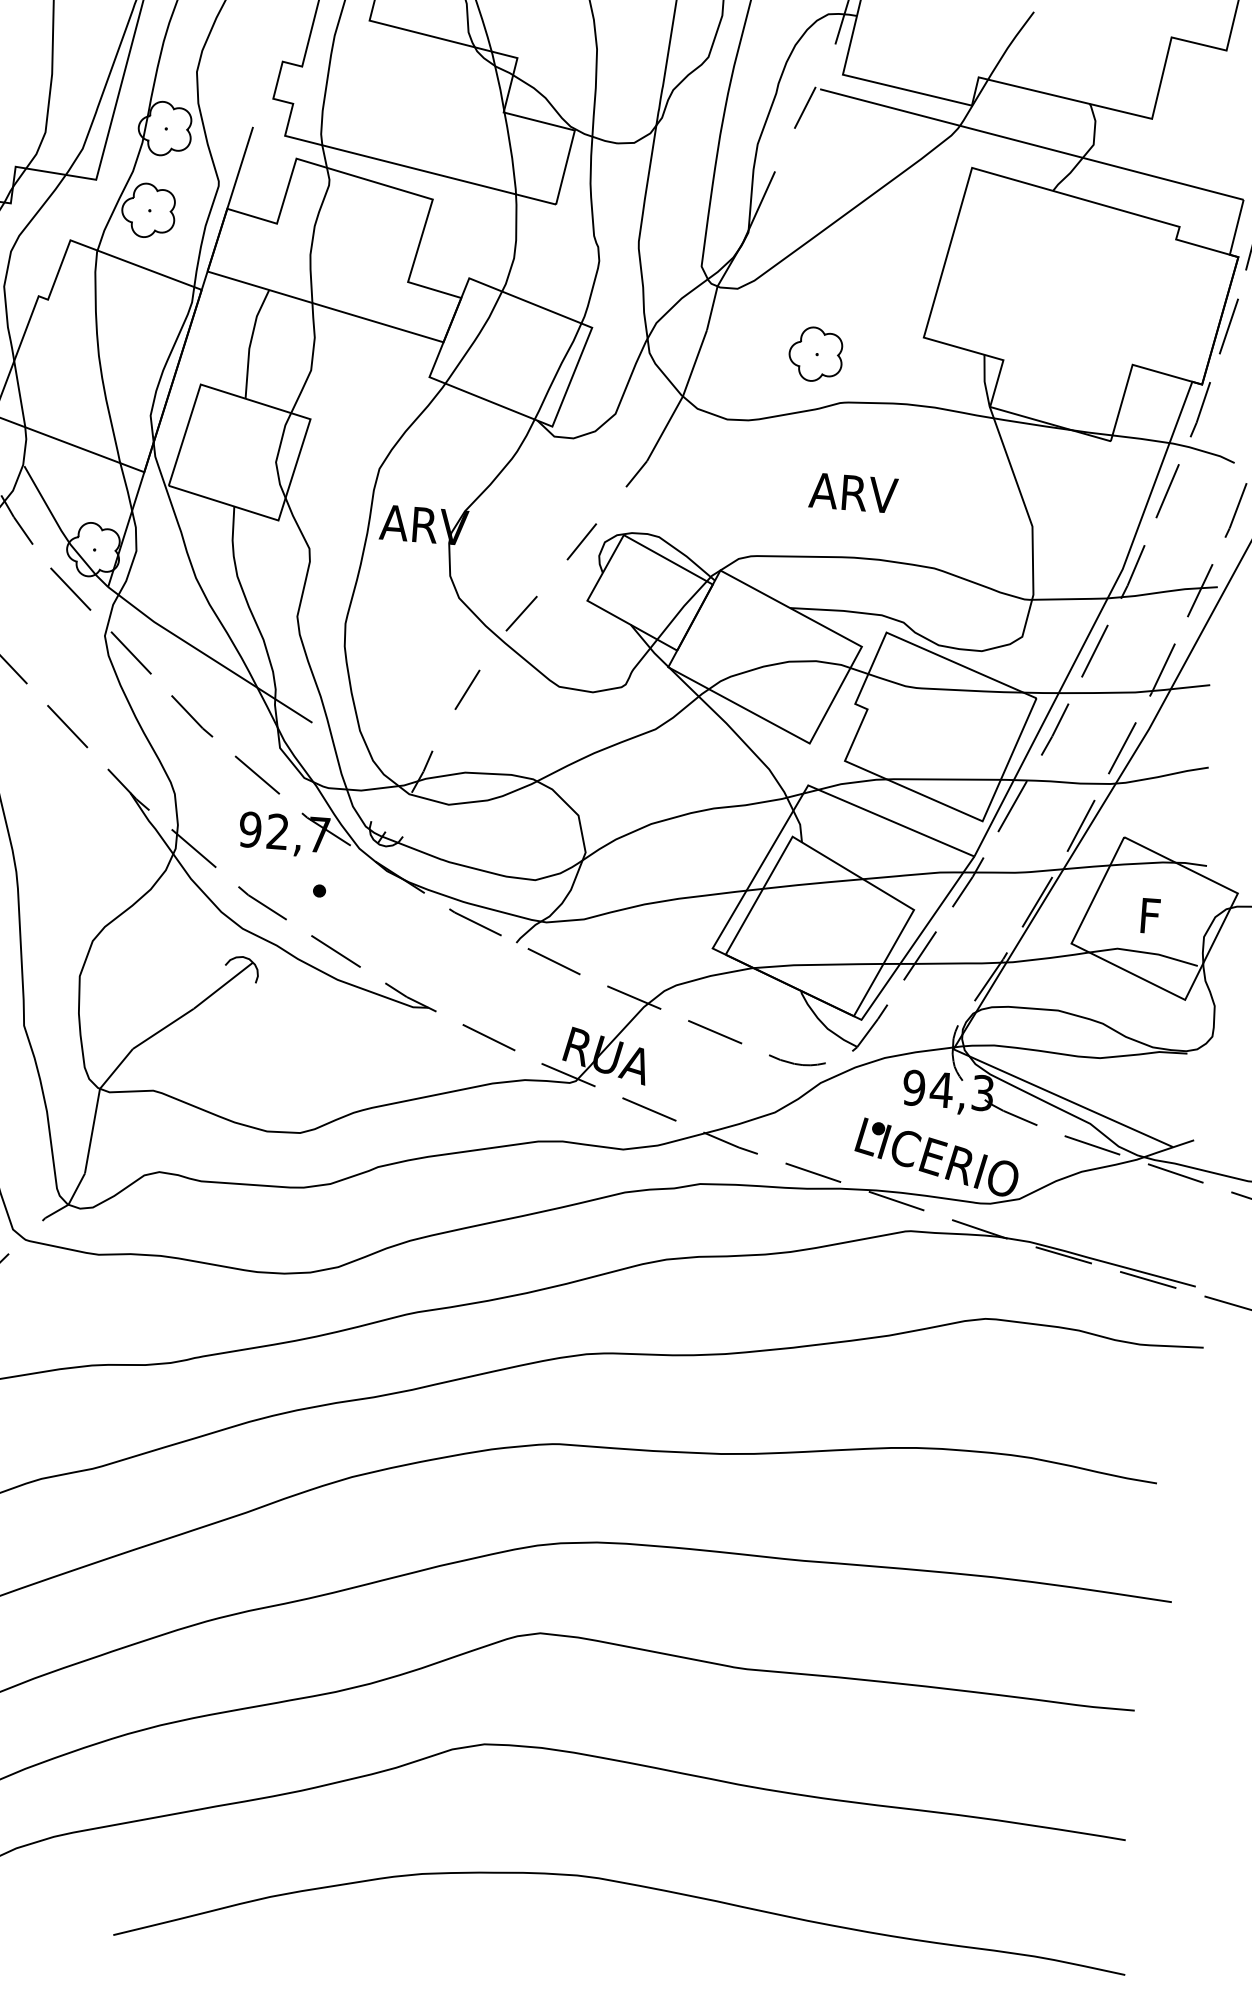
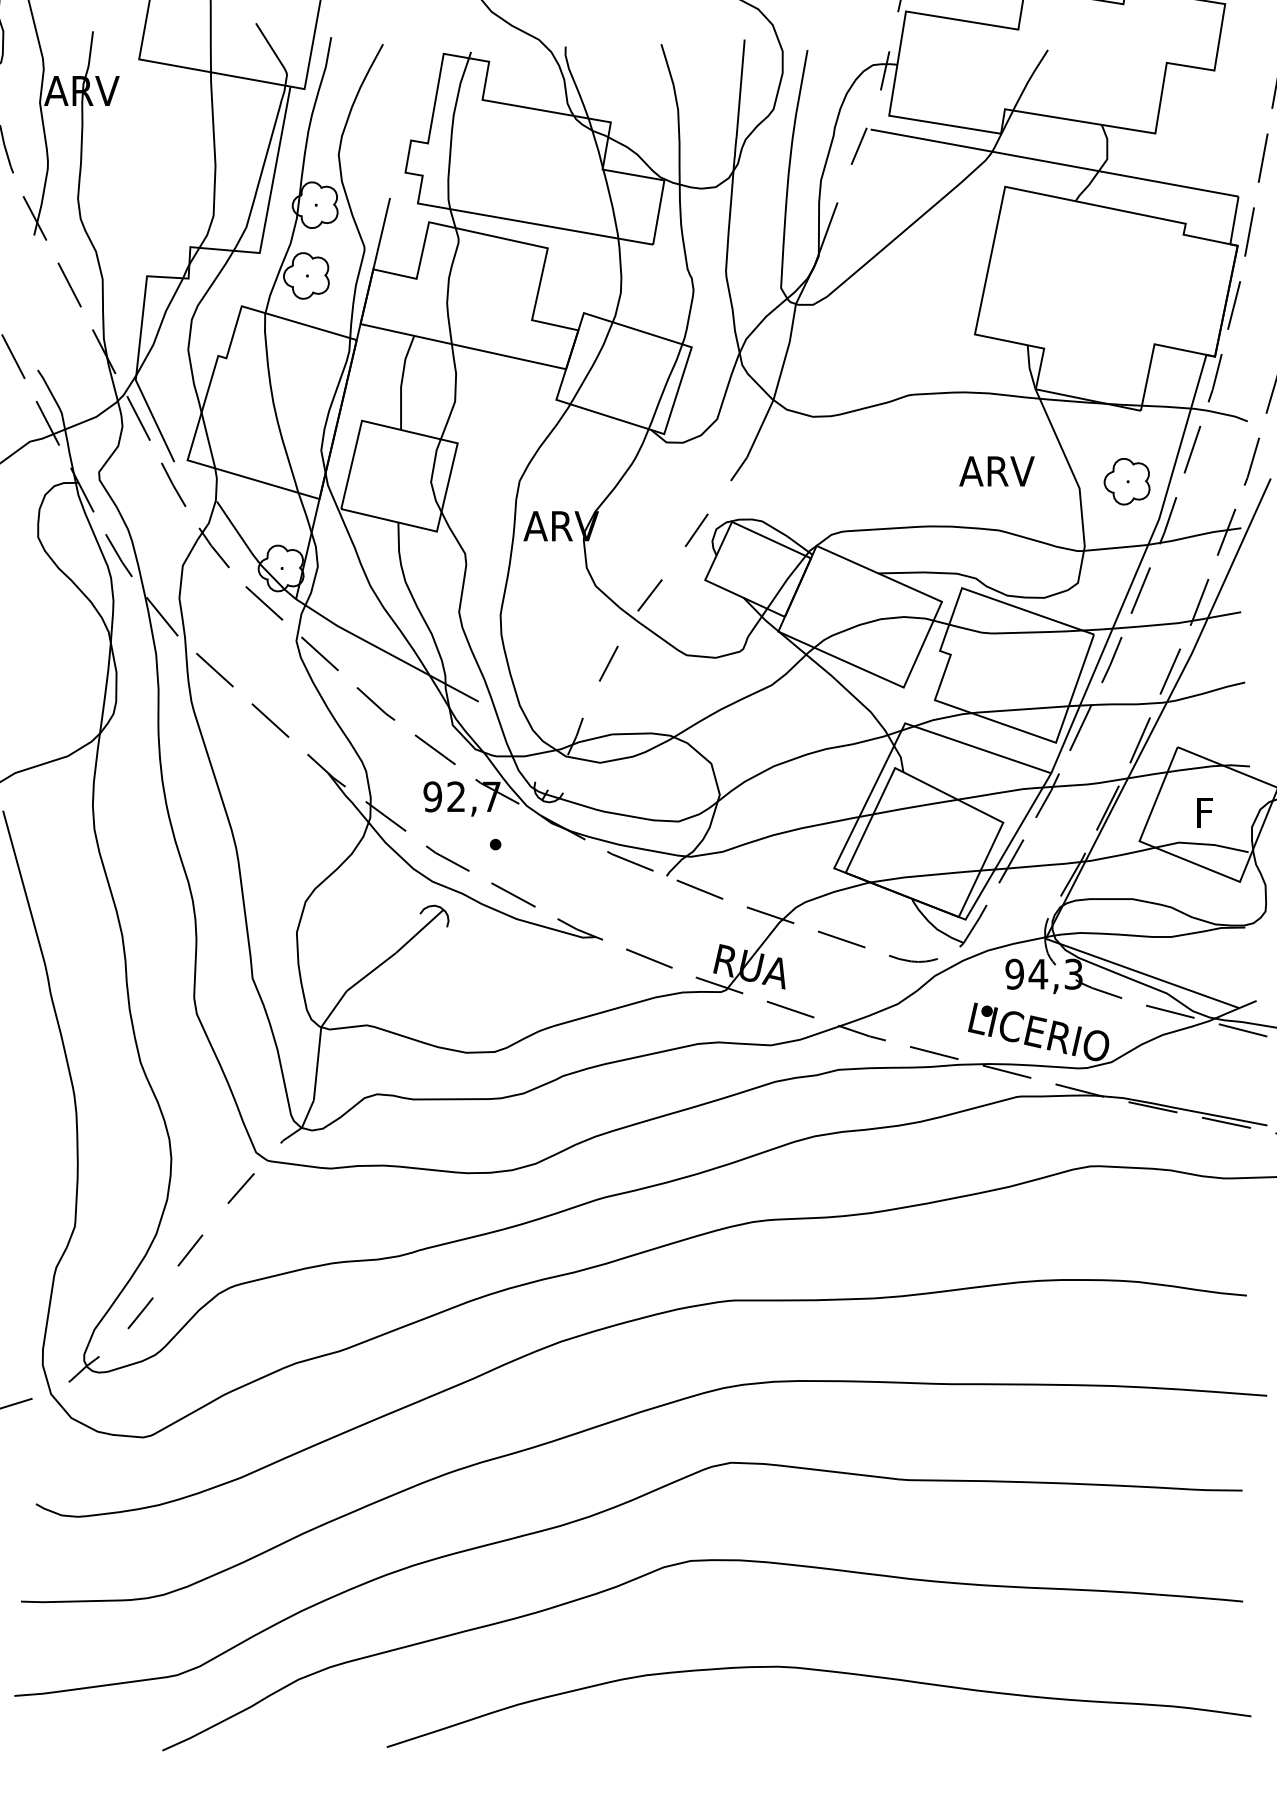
part: (815, 354) -> (1126, 481), moved
text: (852, 493) -> (996, 471), moved

